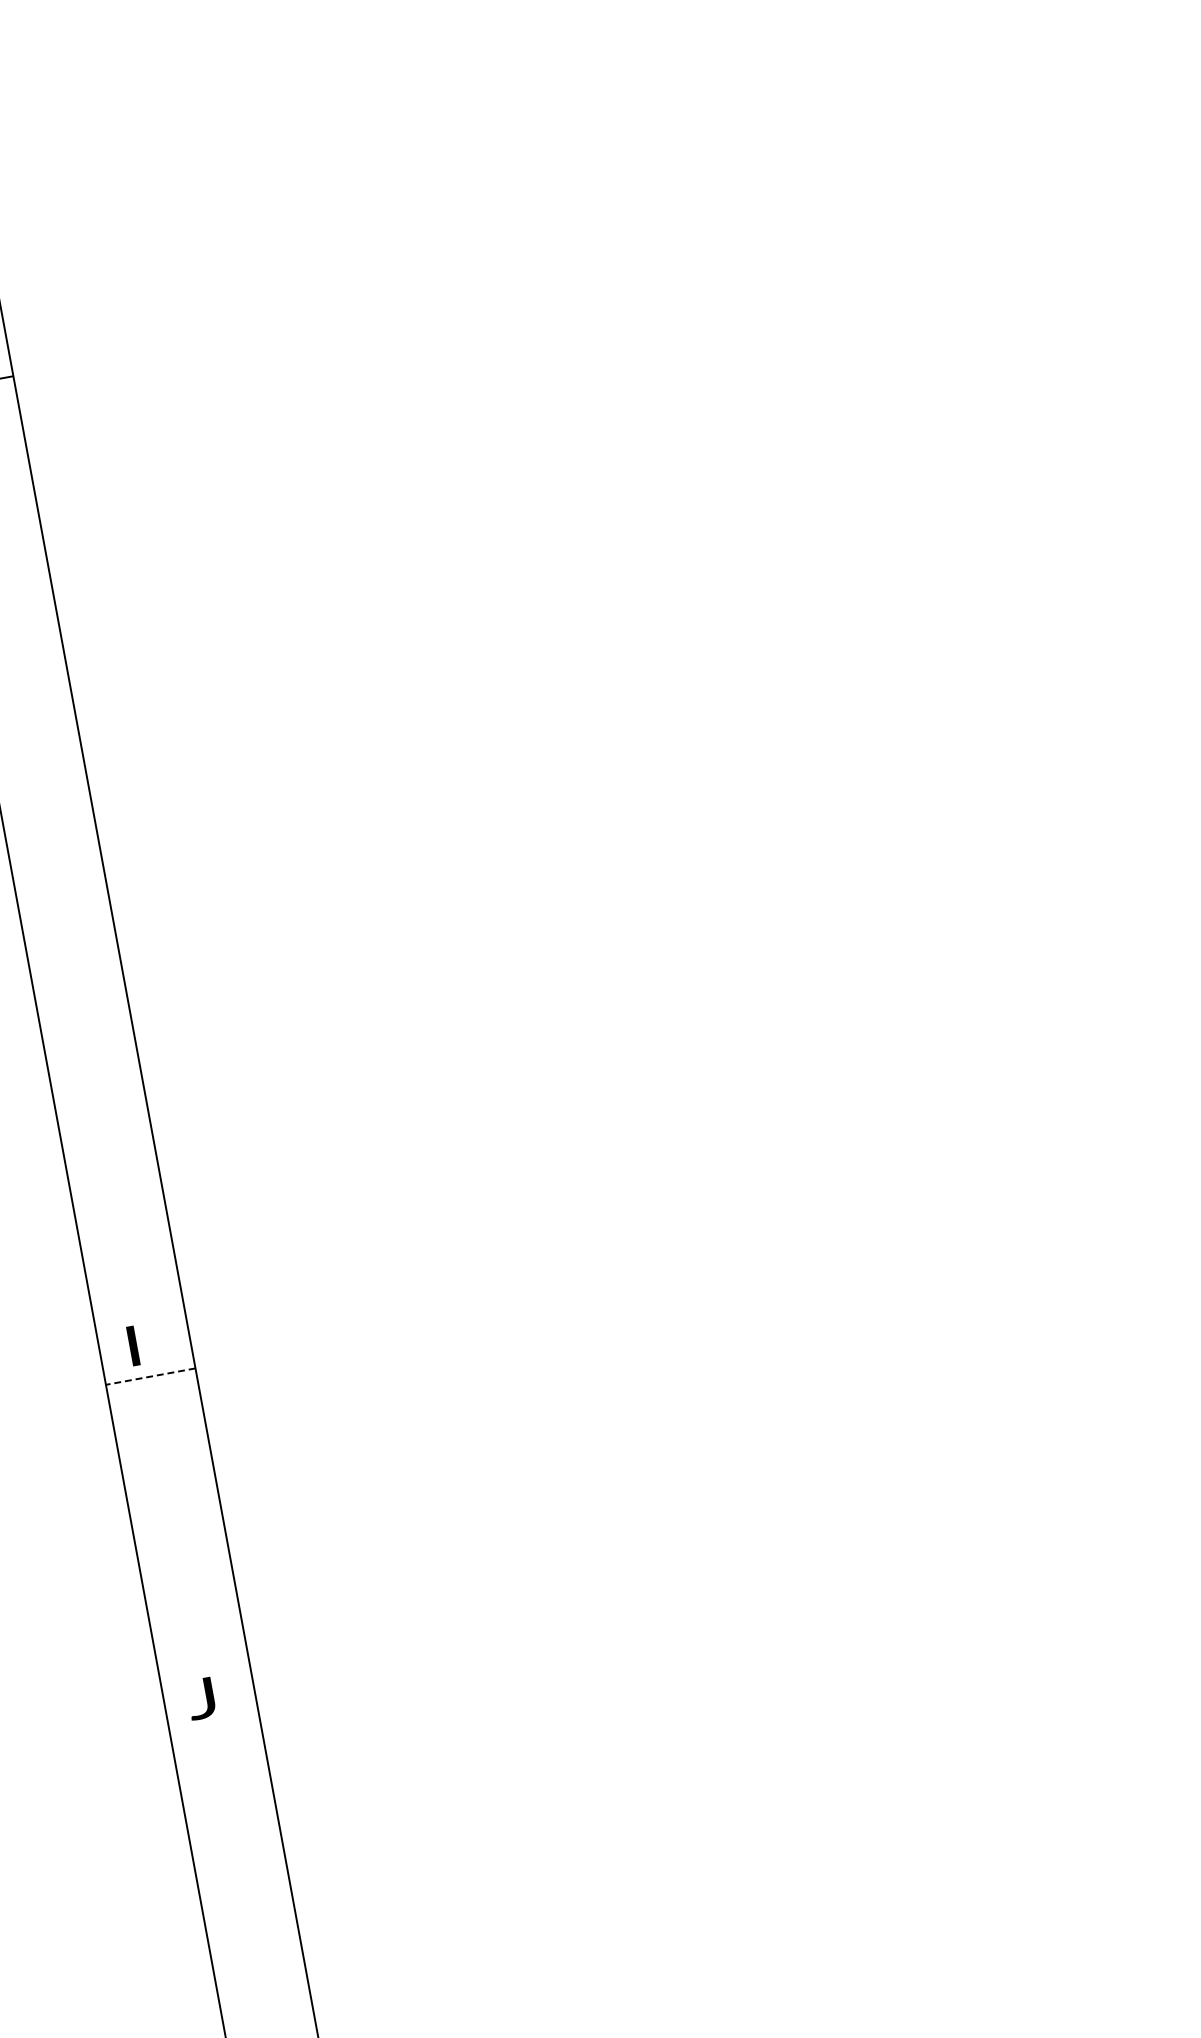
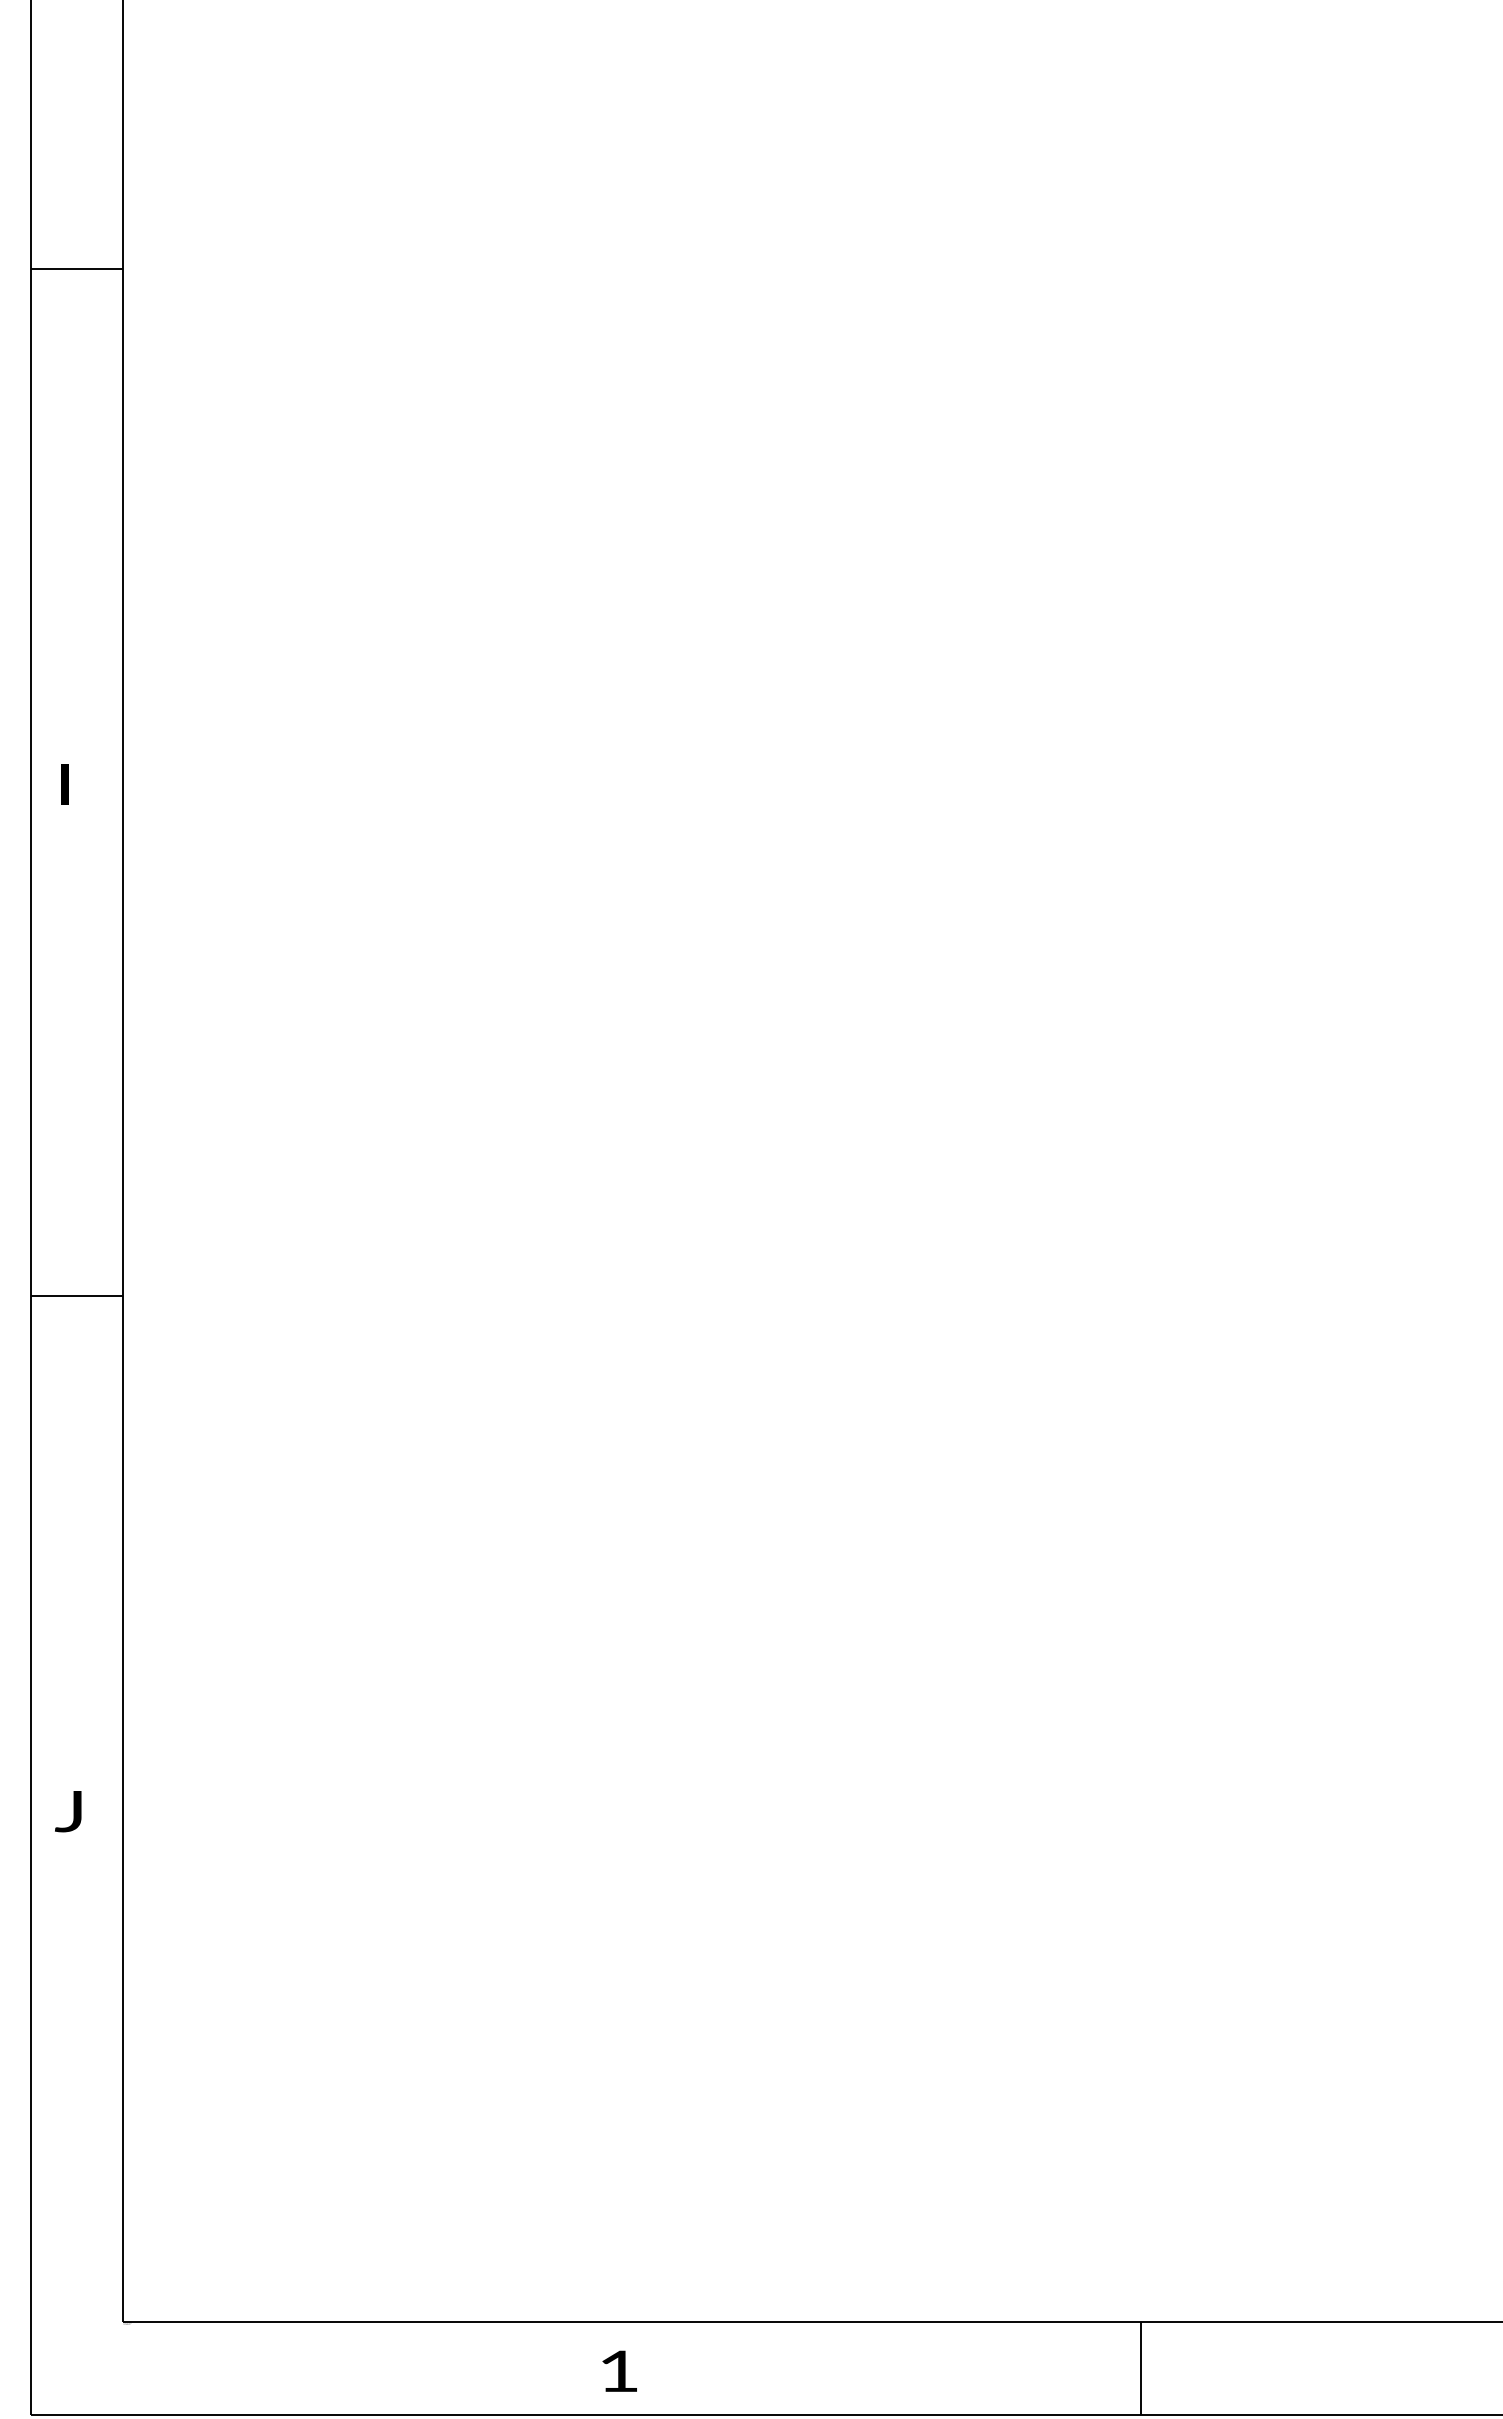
text: (132, 1345) -> (64, 784), moved
line: (150, 1376) -> (76, 1295), dashed -> solid
text: (201, 1698) -> (68, 1811), moved

